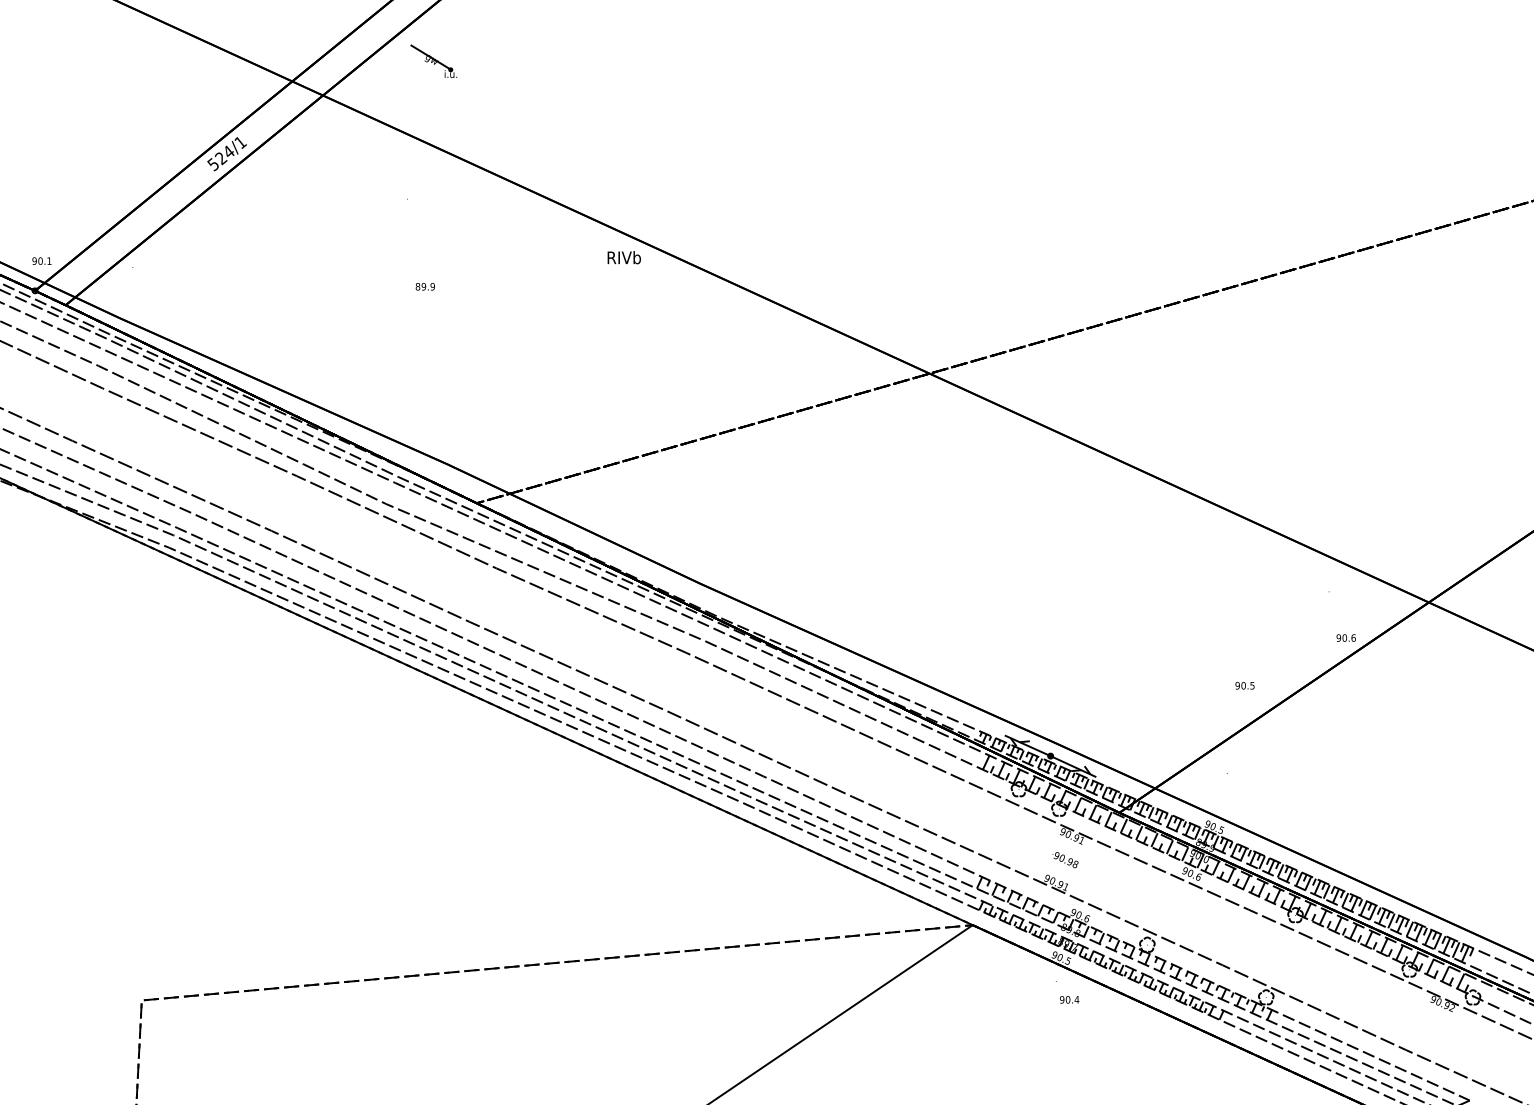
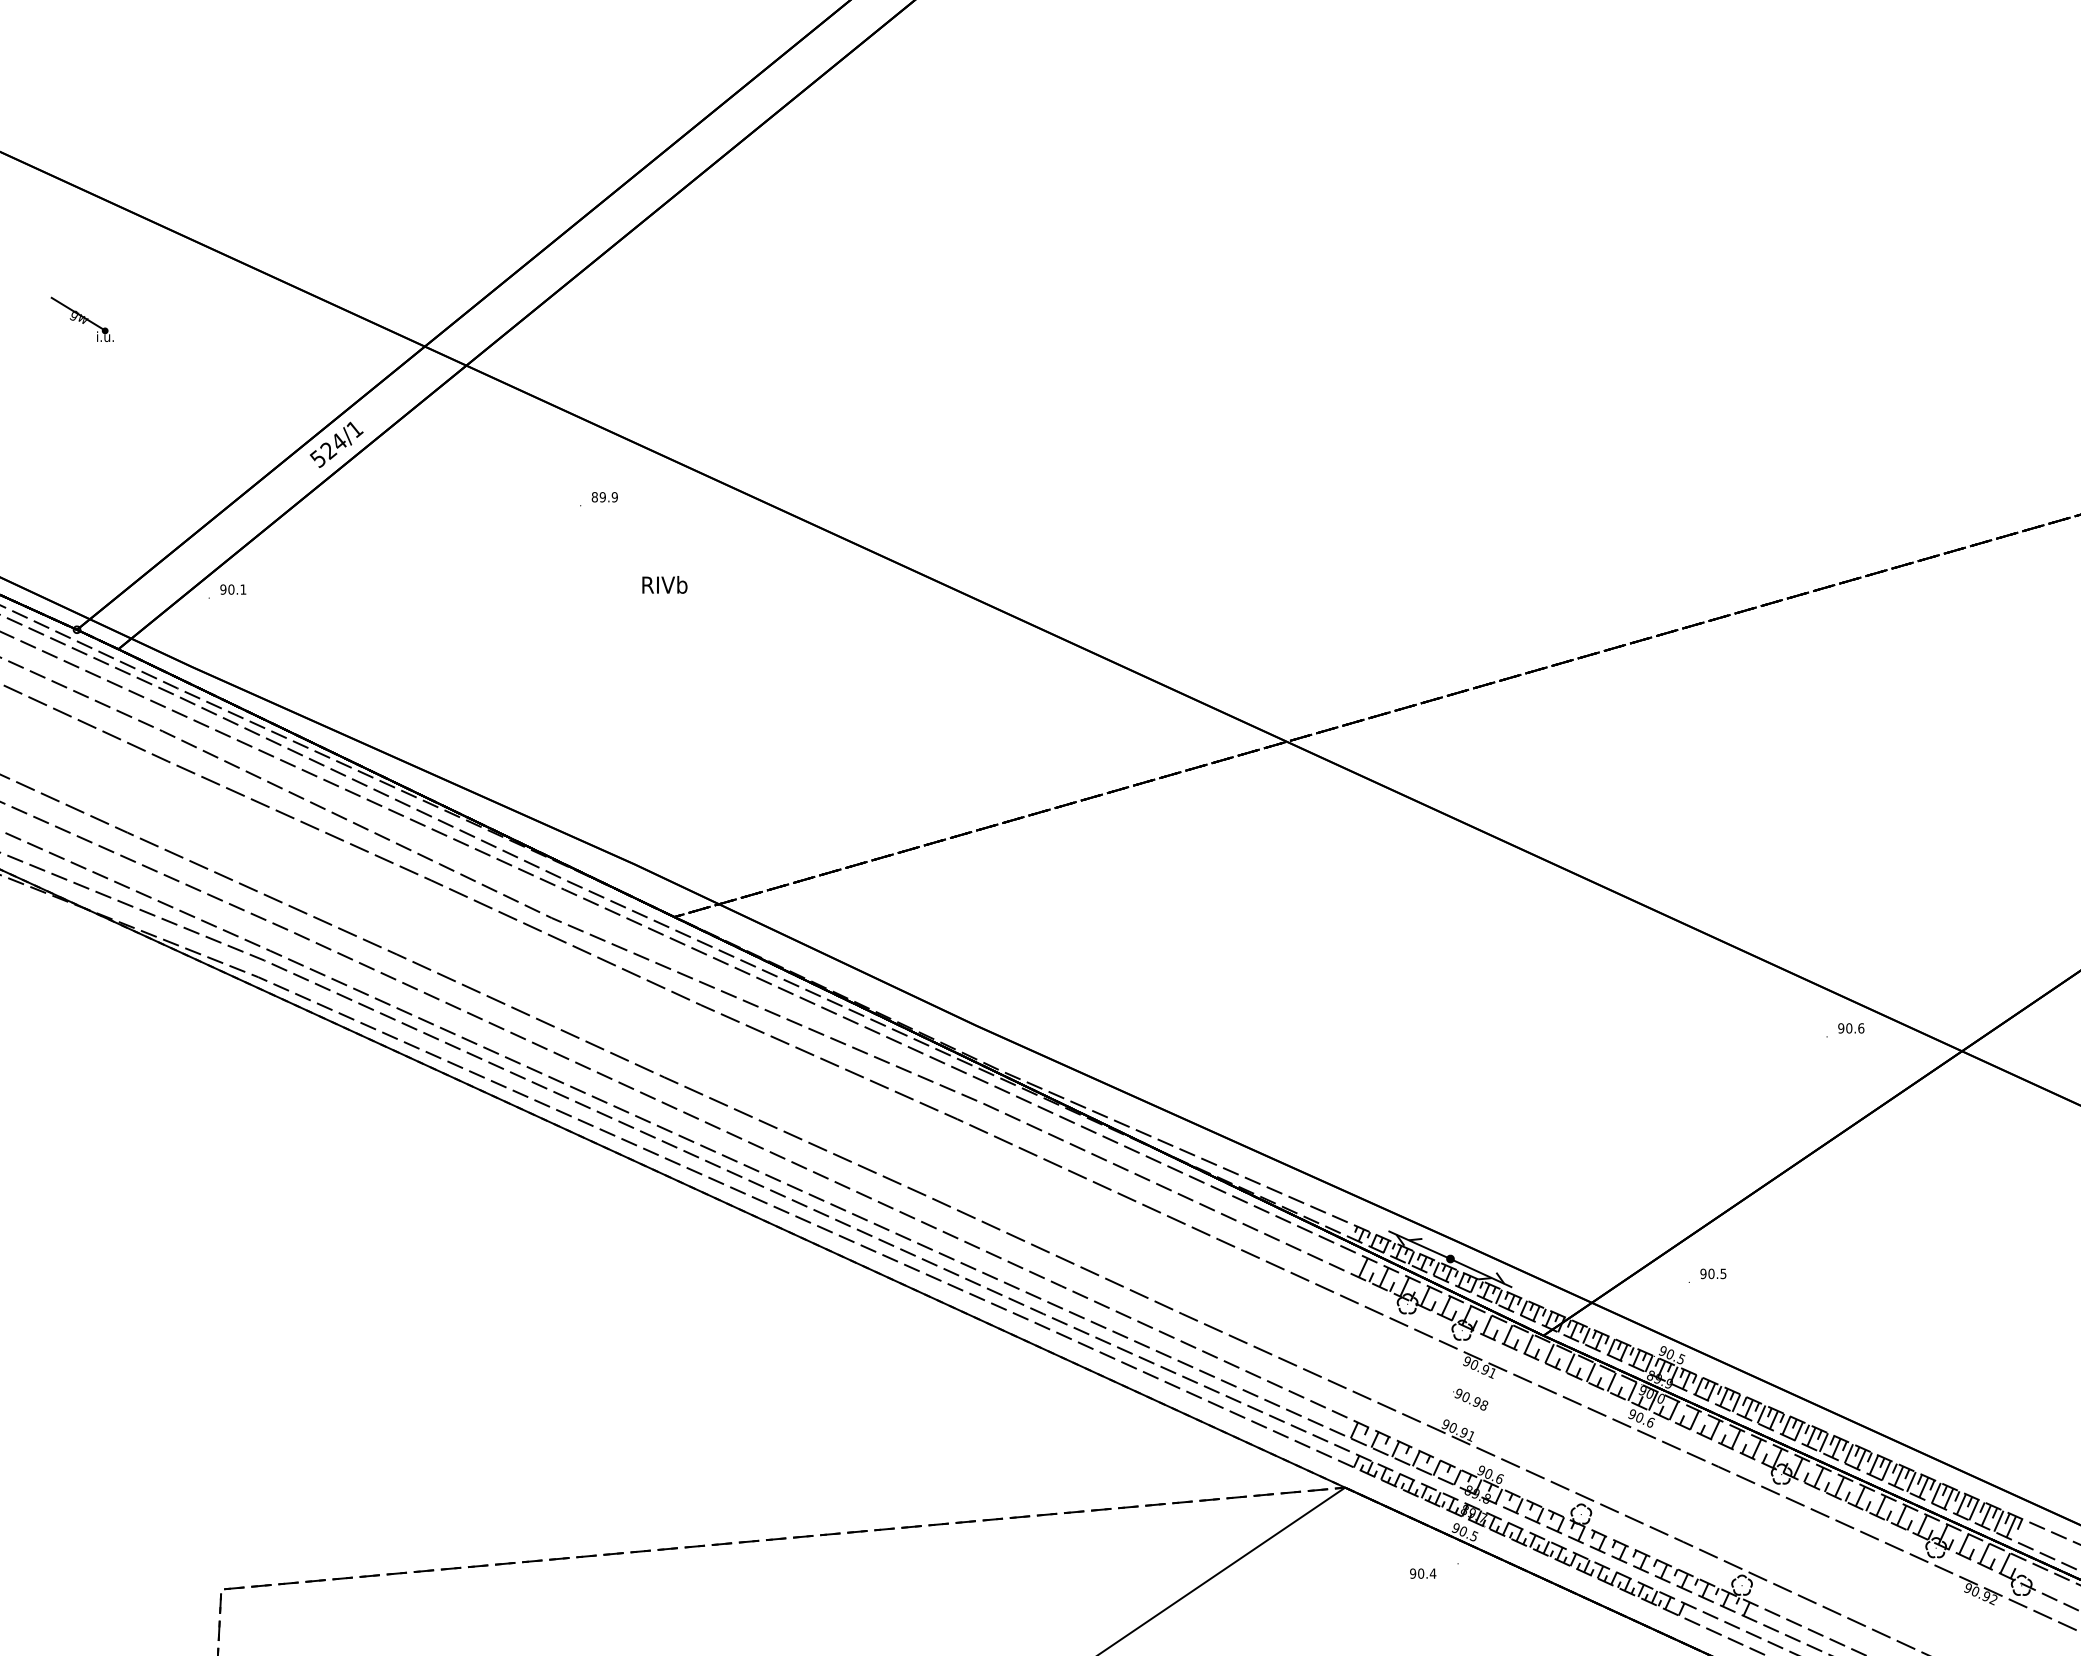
part: (433, 60) -> (81, 318), moved
text: (624, 257) -> (664, 584), moved
text: (42, 261) -> (233, 589), moved
text: (425, 286) -> (604, 497), moved
text: (1346, 638) -> (1851, 1028), moved
text: (1245, 685) -> (1713, 1273), moved
text: (1069, 999) -> (1423, 1573), moved

